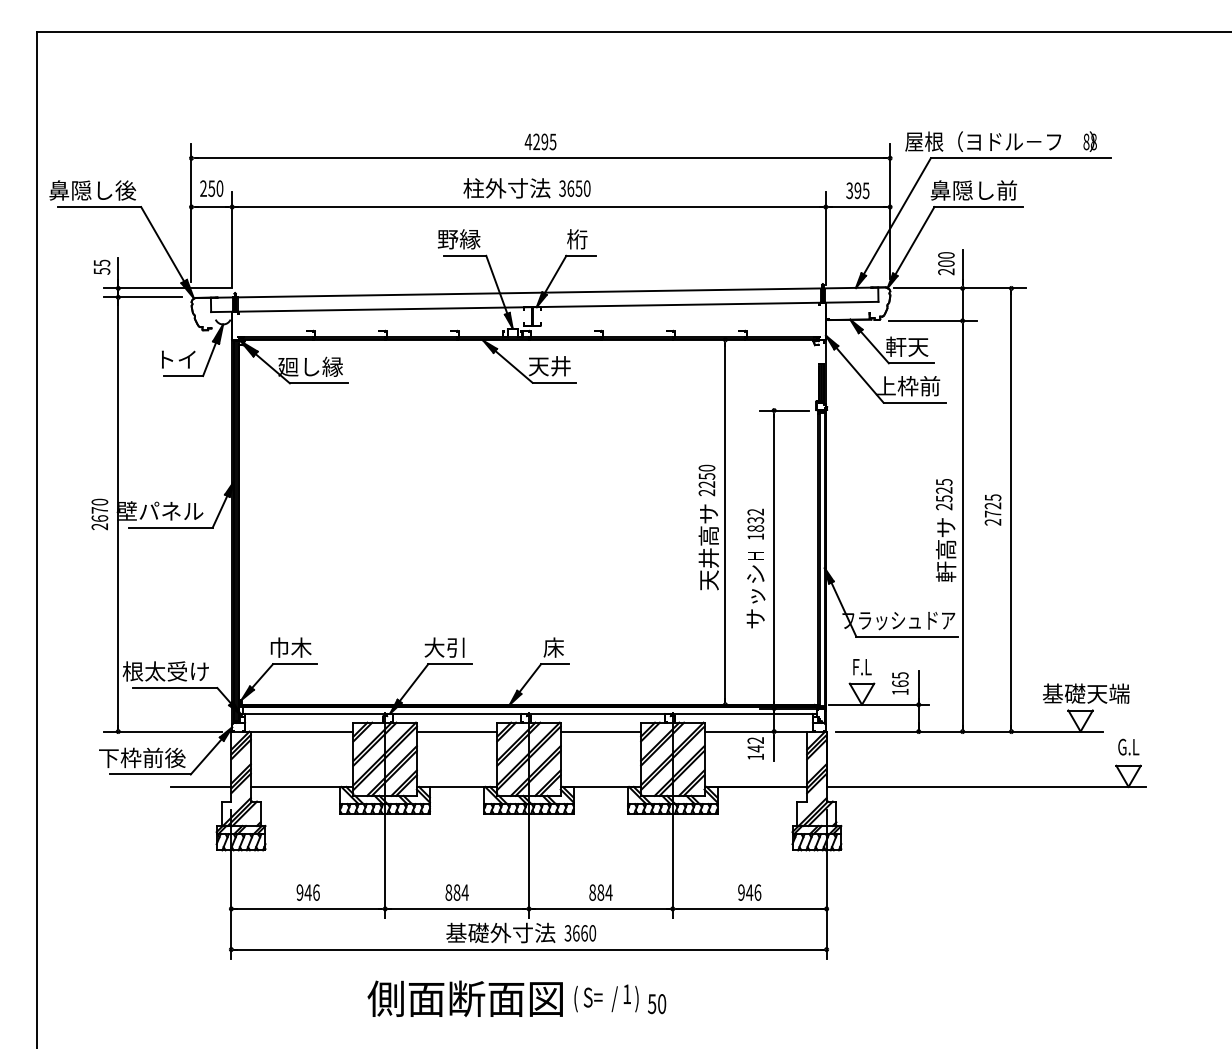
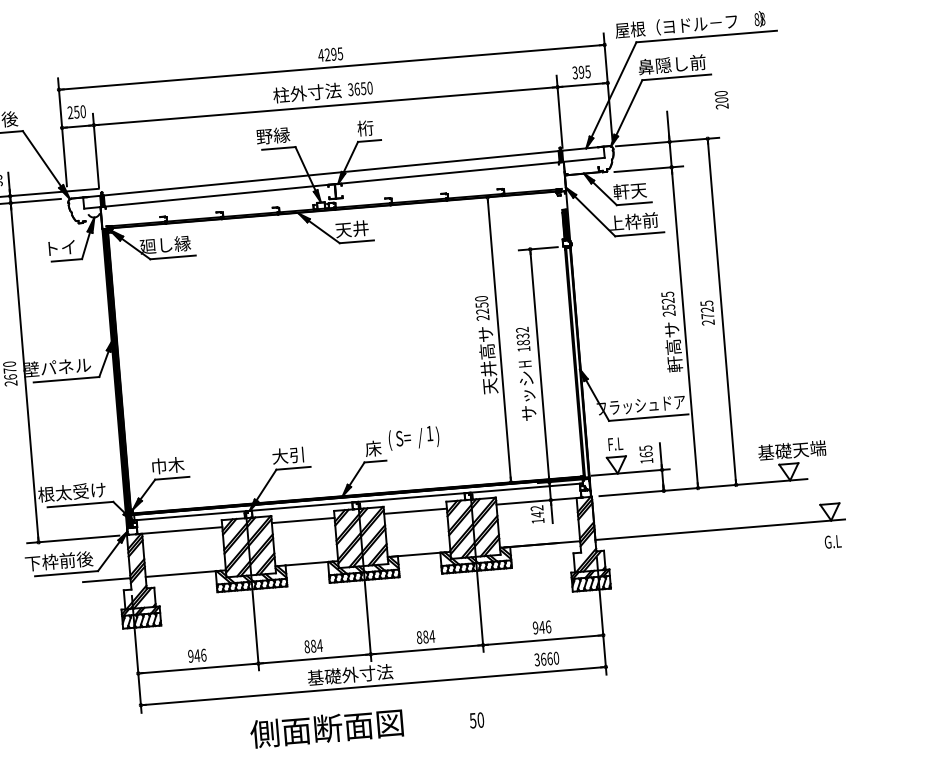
text: (946, 263) -> (721, 99), moved
text: (1128, 746) -> (832, 541), moved
text: (580, 933) -> (546, 659), moved
text: (606, 998) -> (413, 438), moved

